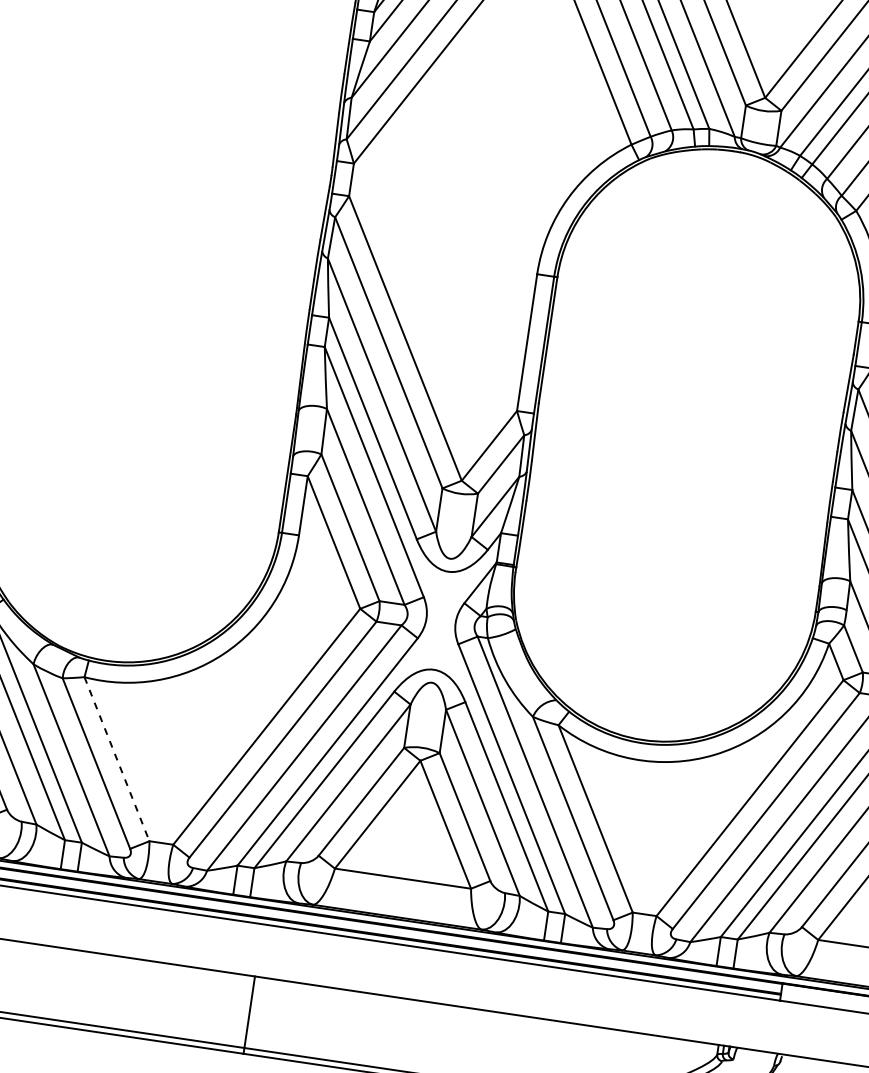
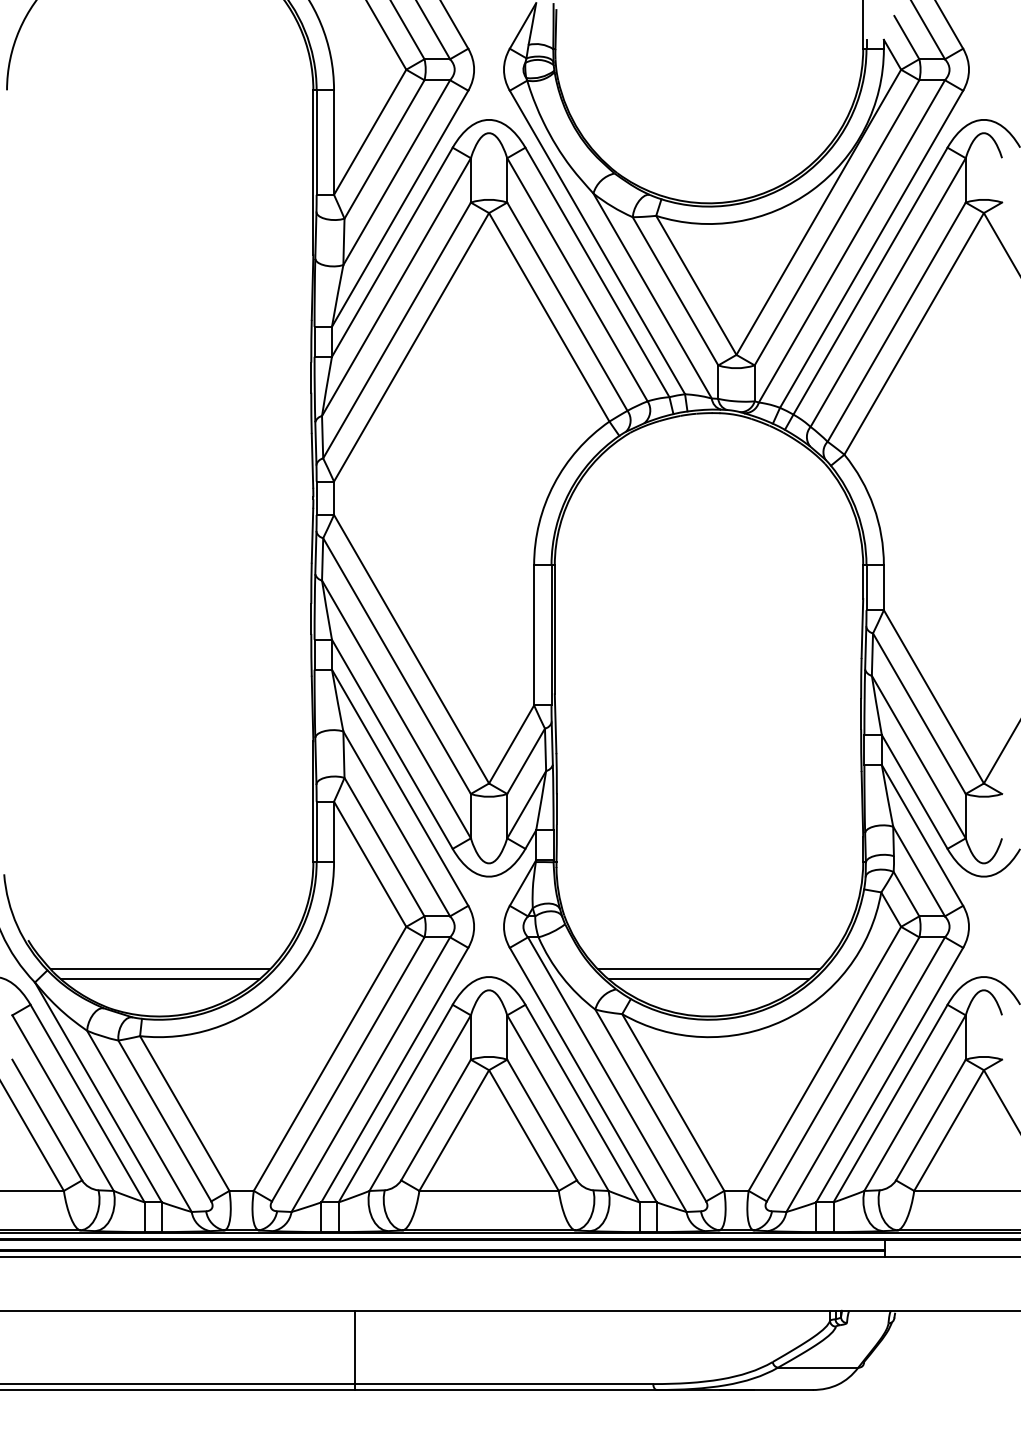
line: (114, 615) -> (160, 969), added
line: (112, 624) -> (160, 979), added
line: (649, 694) -> (708, 969), added
line: (647, 703) -> (708, 979), added
line: (117, 759) -> (185, 1113), dashed -> solid

